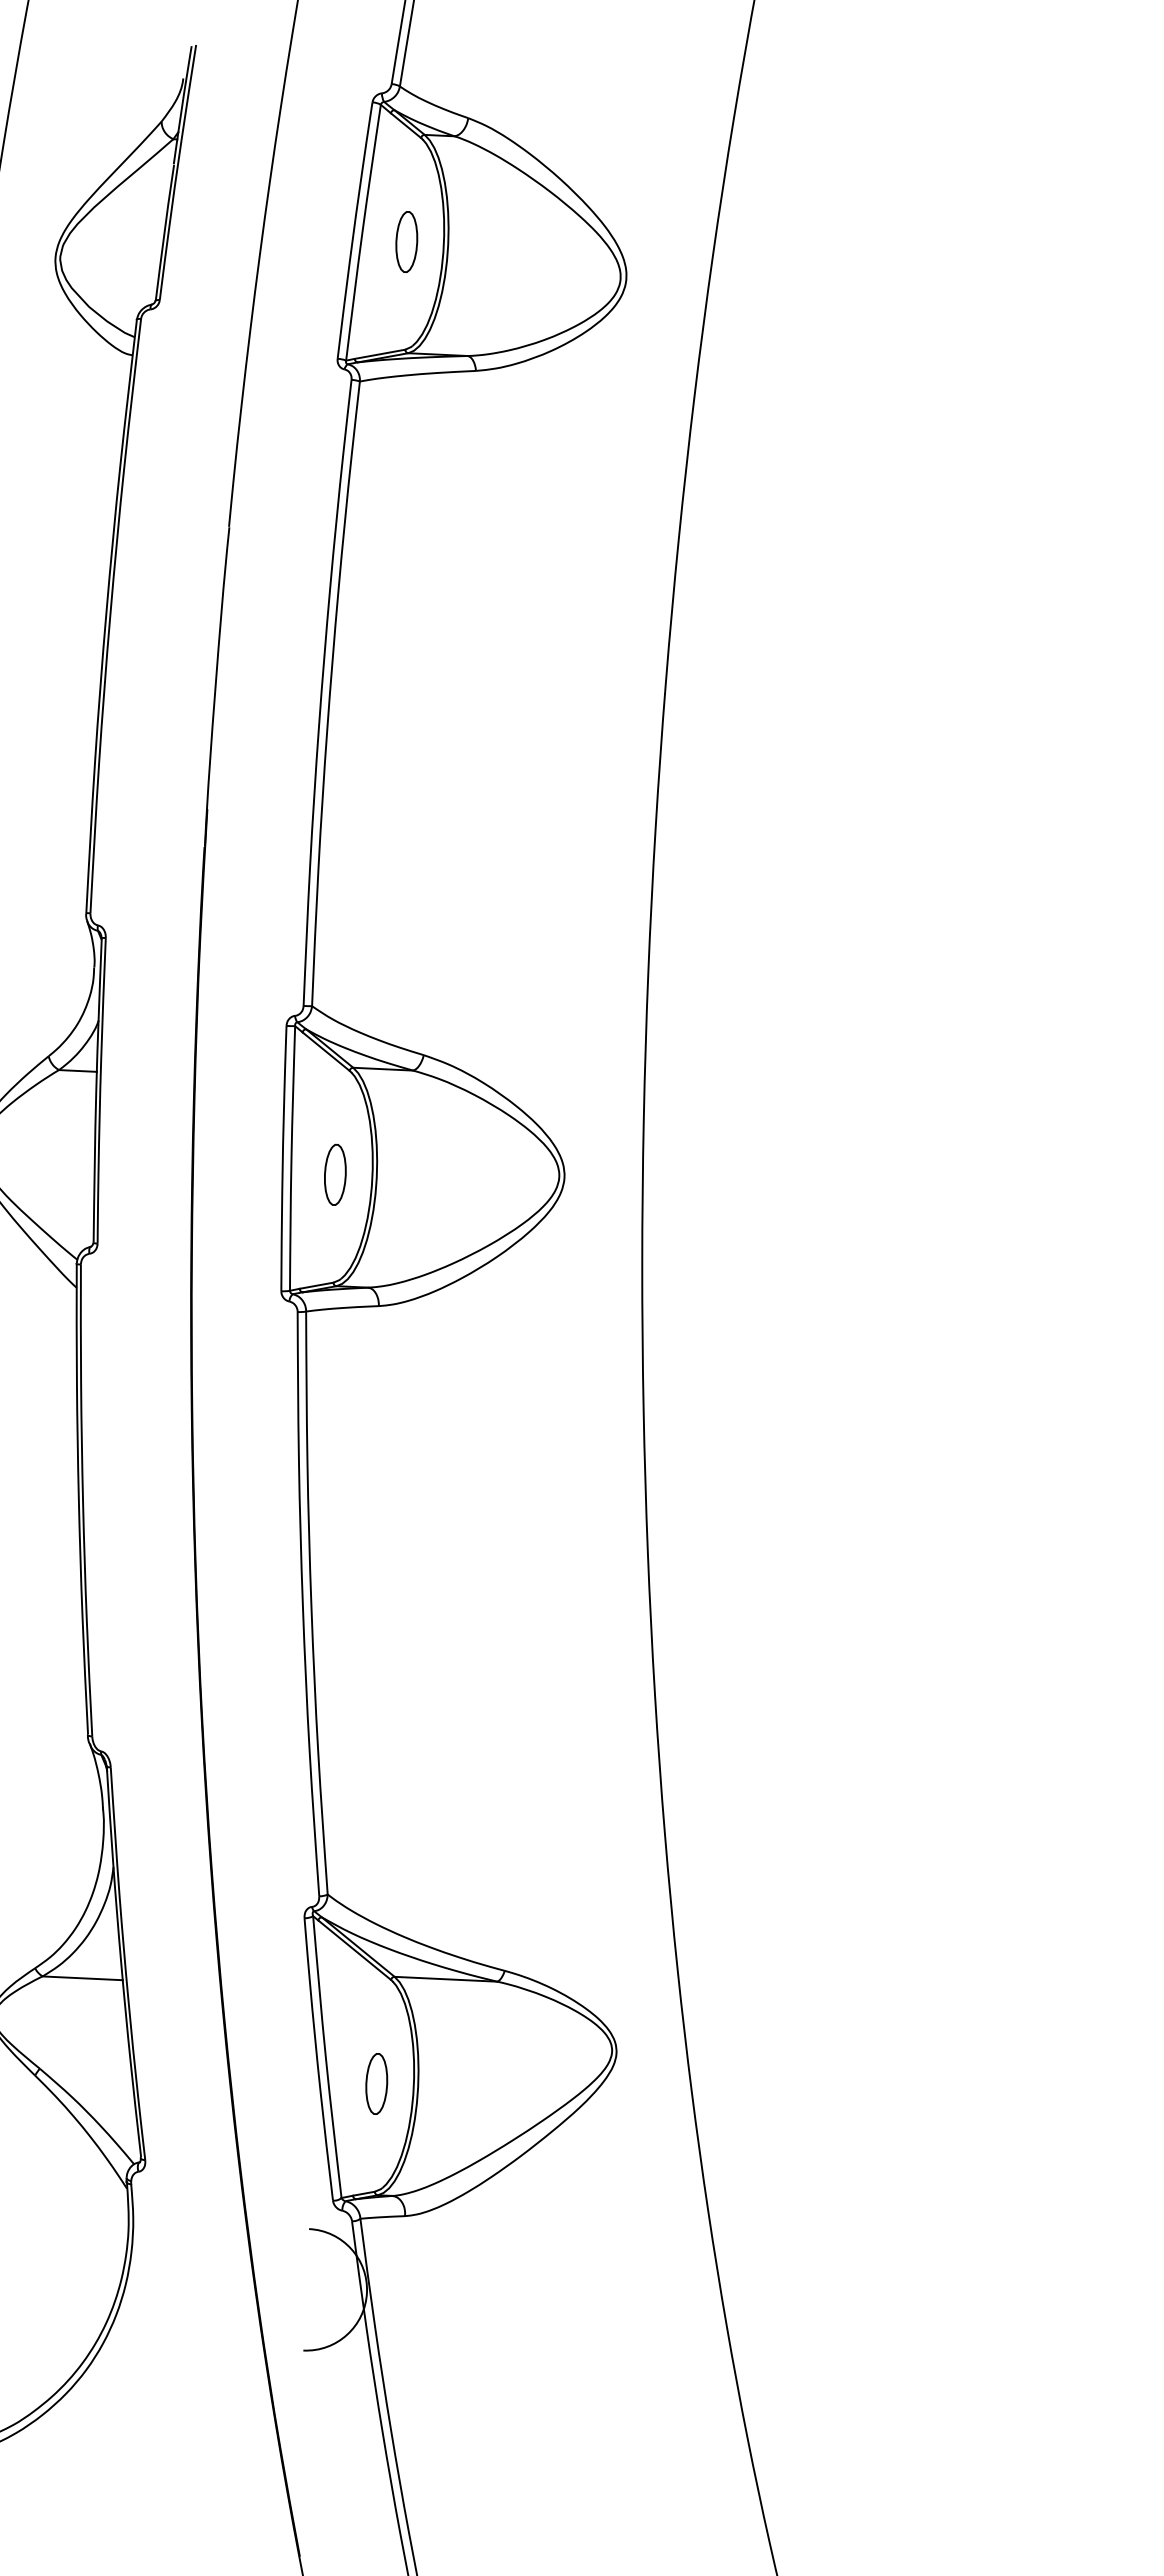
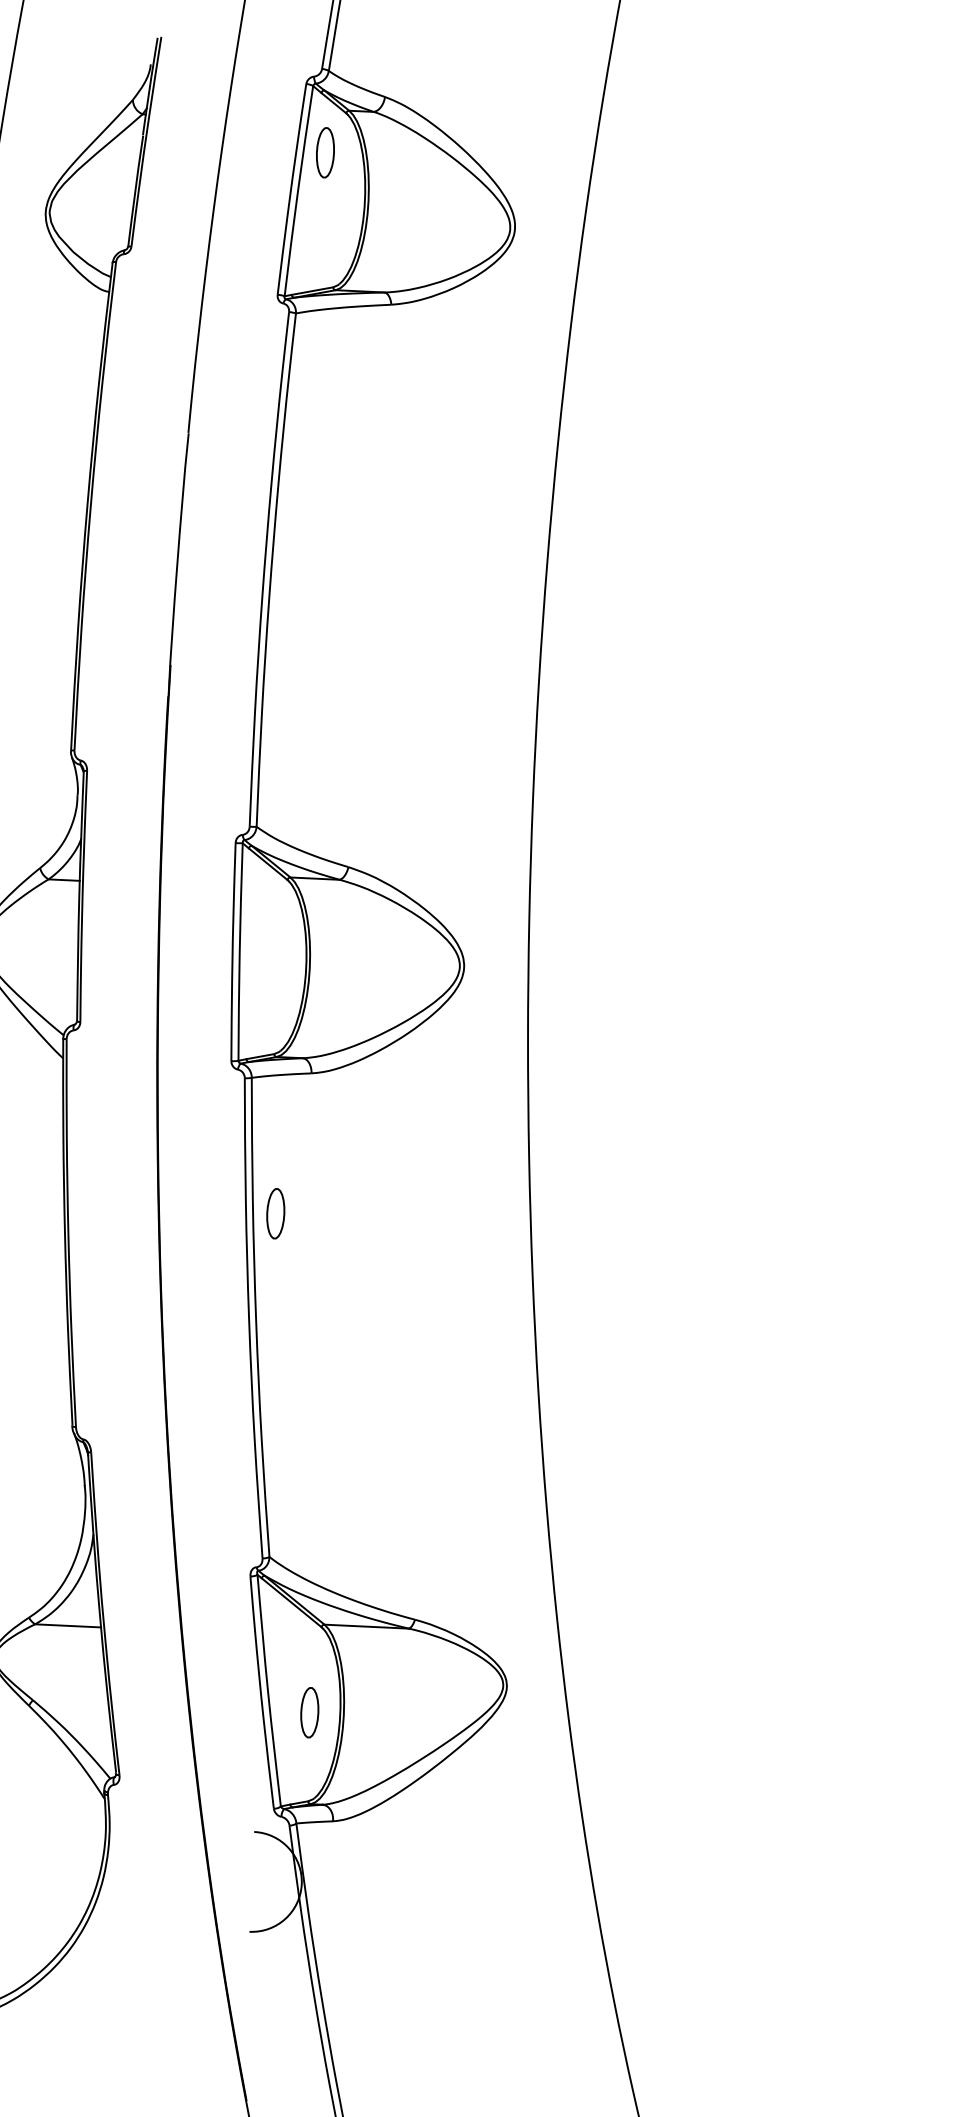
part: (406, 241) -> (325, 152), moved
part: (335, 1174) -> (275, 1213), moved

